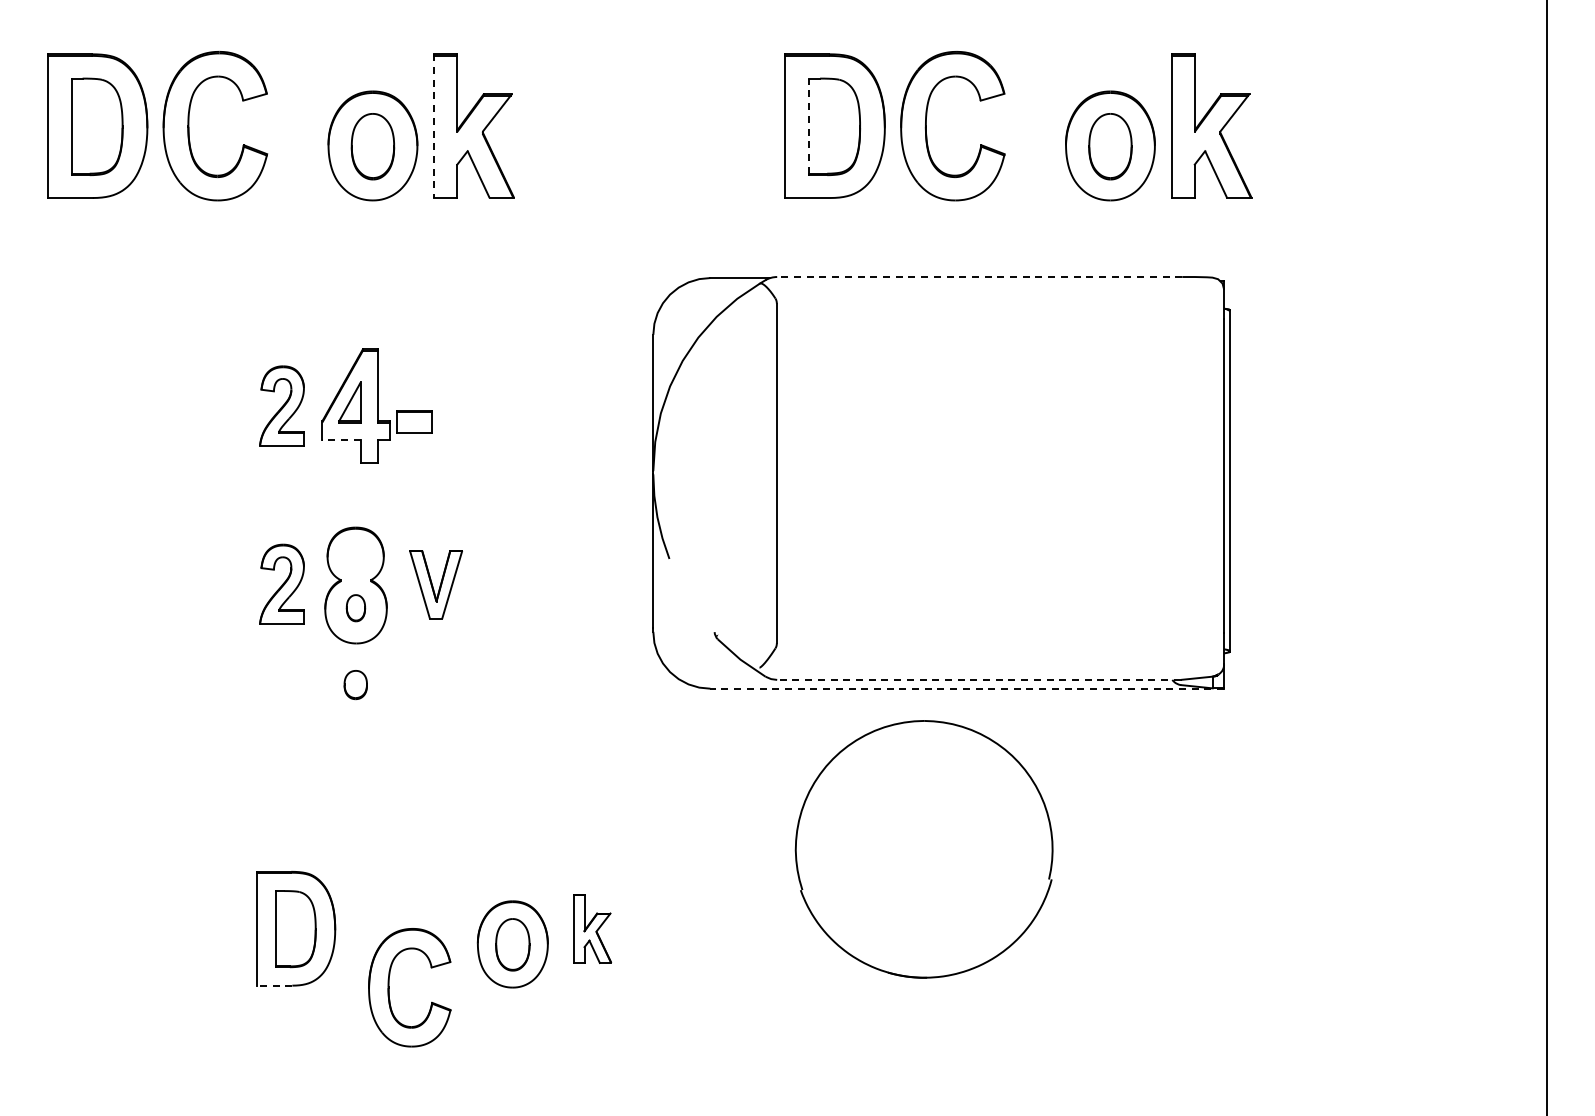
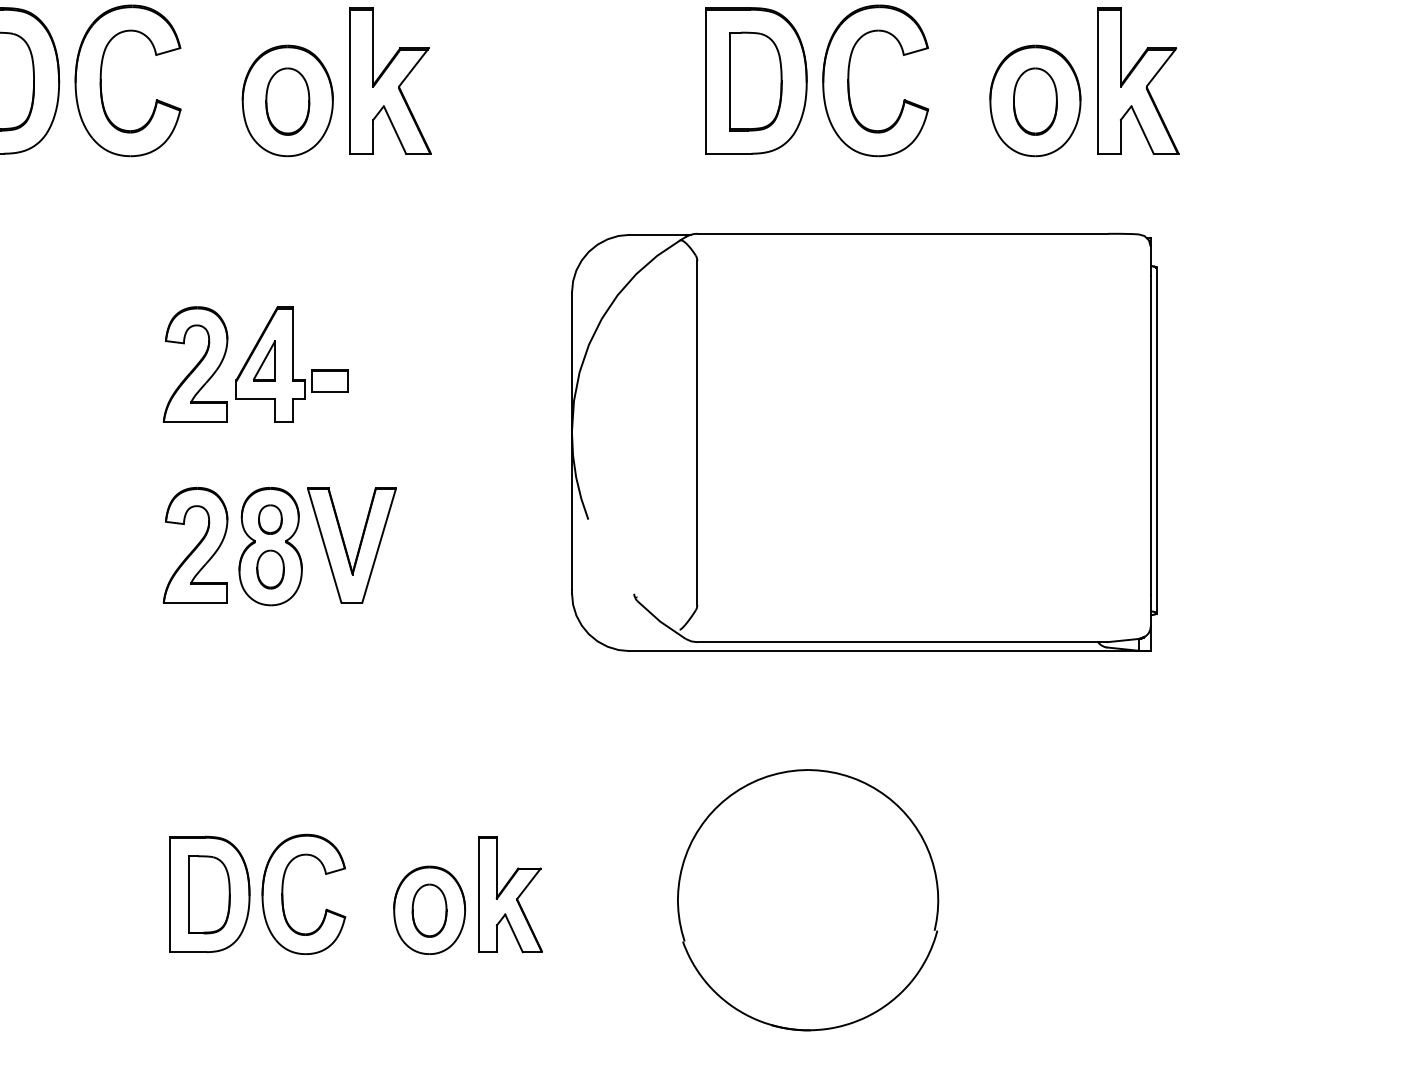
line: (434, 126) -> (350, 81), dashed -> solid
line: (809, 126) -> (730, 81), dashed -> solid
line: (979, 277) -> (902, 234), dashed -> solid
part: (281, 405) -> (195, 364), size x1.43
line: (341, 440) -> (255, 399), dashed -> solid
part: (281, 584) -> (195, 545), size x1.43
part: (435, 584) -> (351, 545), size x1.67
part: (355, 607) -> (270, 568), size x1.43
line: (978, 679) -> (901, 641), dashed -> solid
part: (355, 685) -> (270, 520), moved
line: (967, 688) -> (890, 650), dashed -> solid
part: (923, 849) -> (807, 900), moved
part: (592, 928) -> (510, 894), size x1.67
line: (274, 985) -> (188, 952), dashed -> solid
part: (389, 987) -> (283, 894), moved

